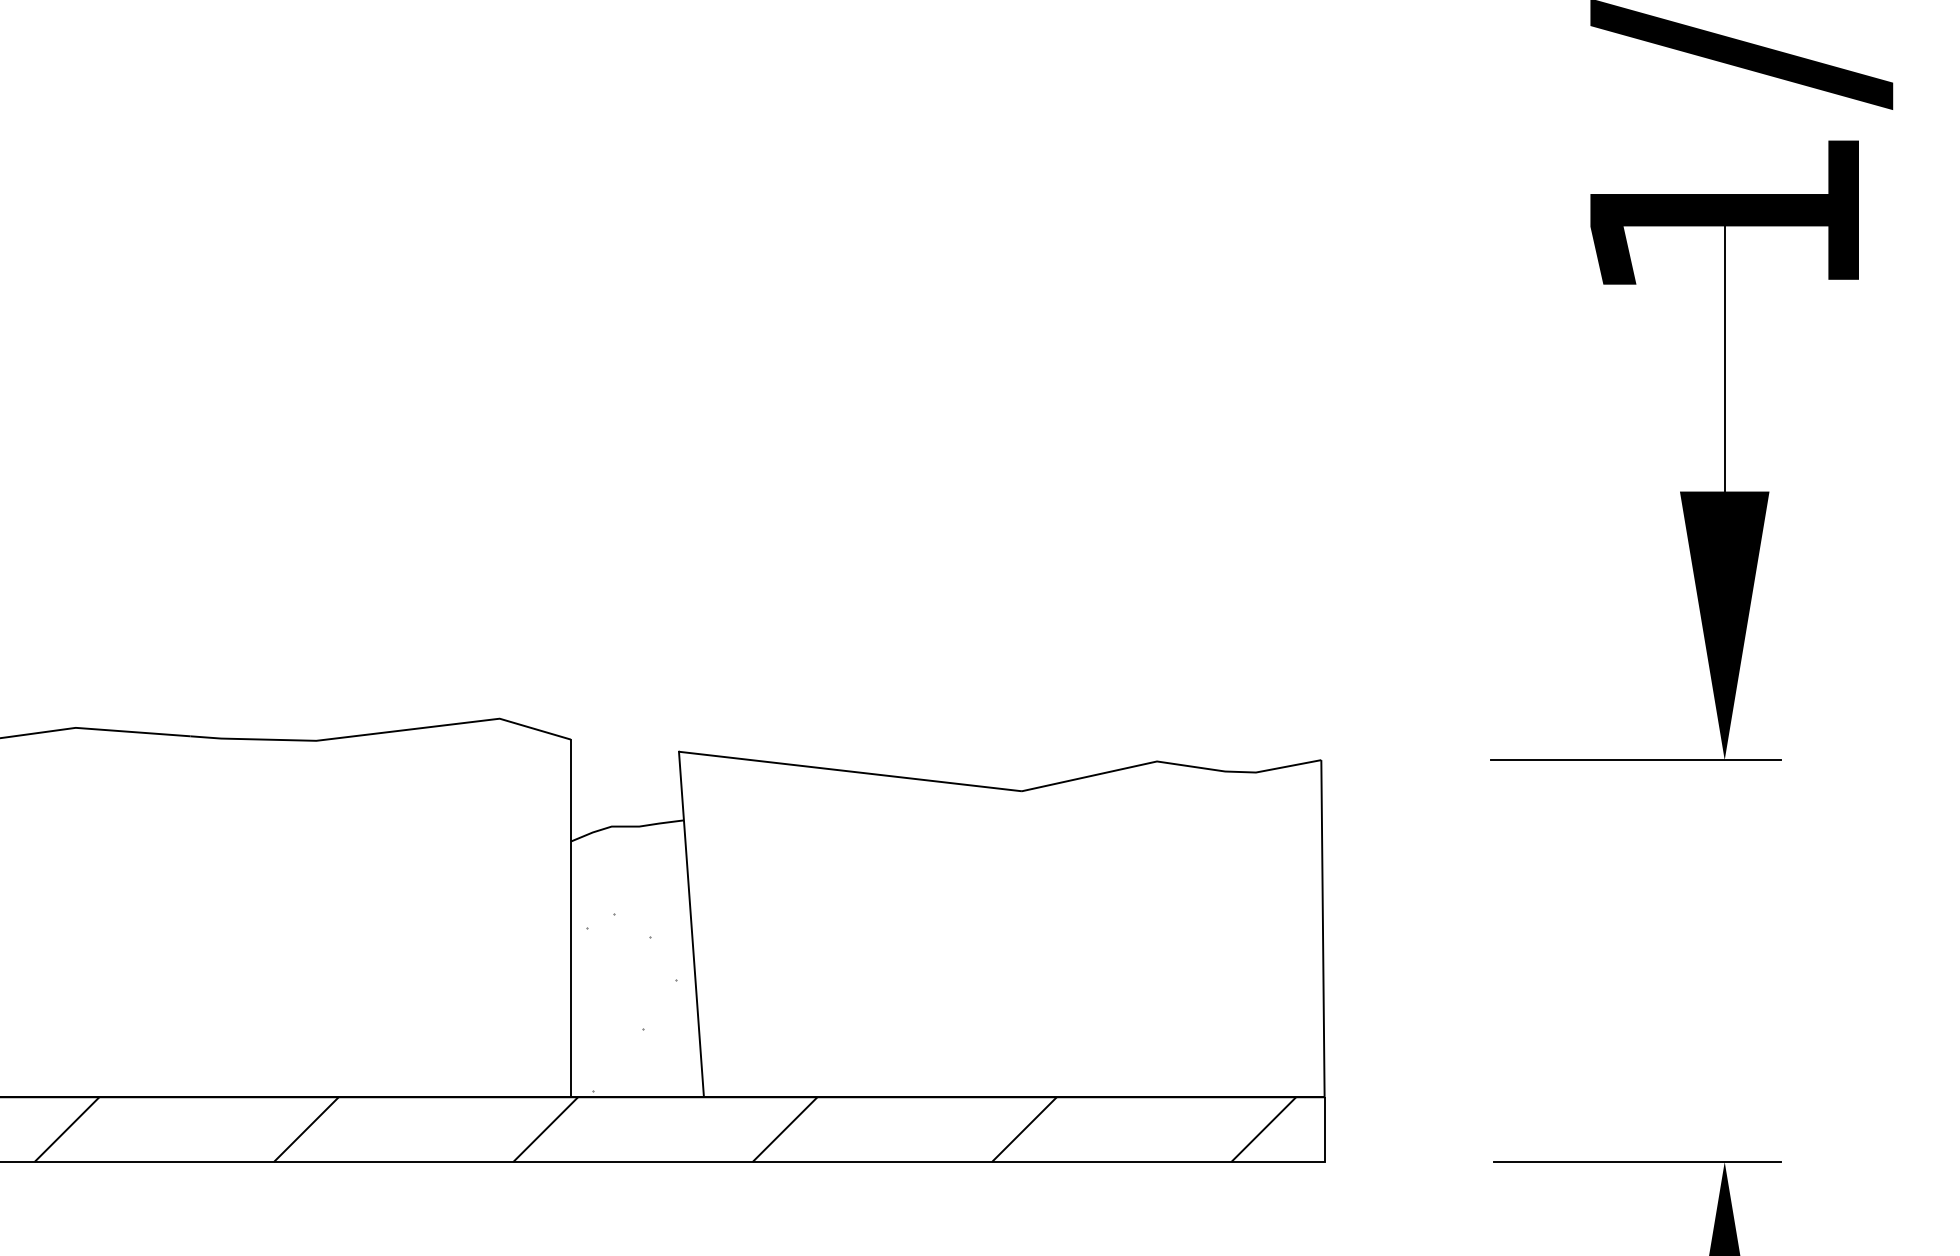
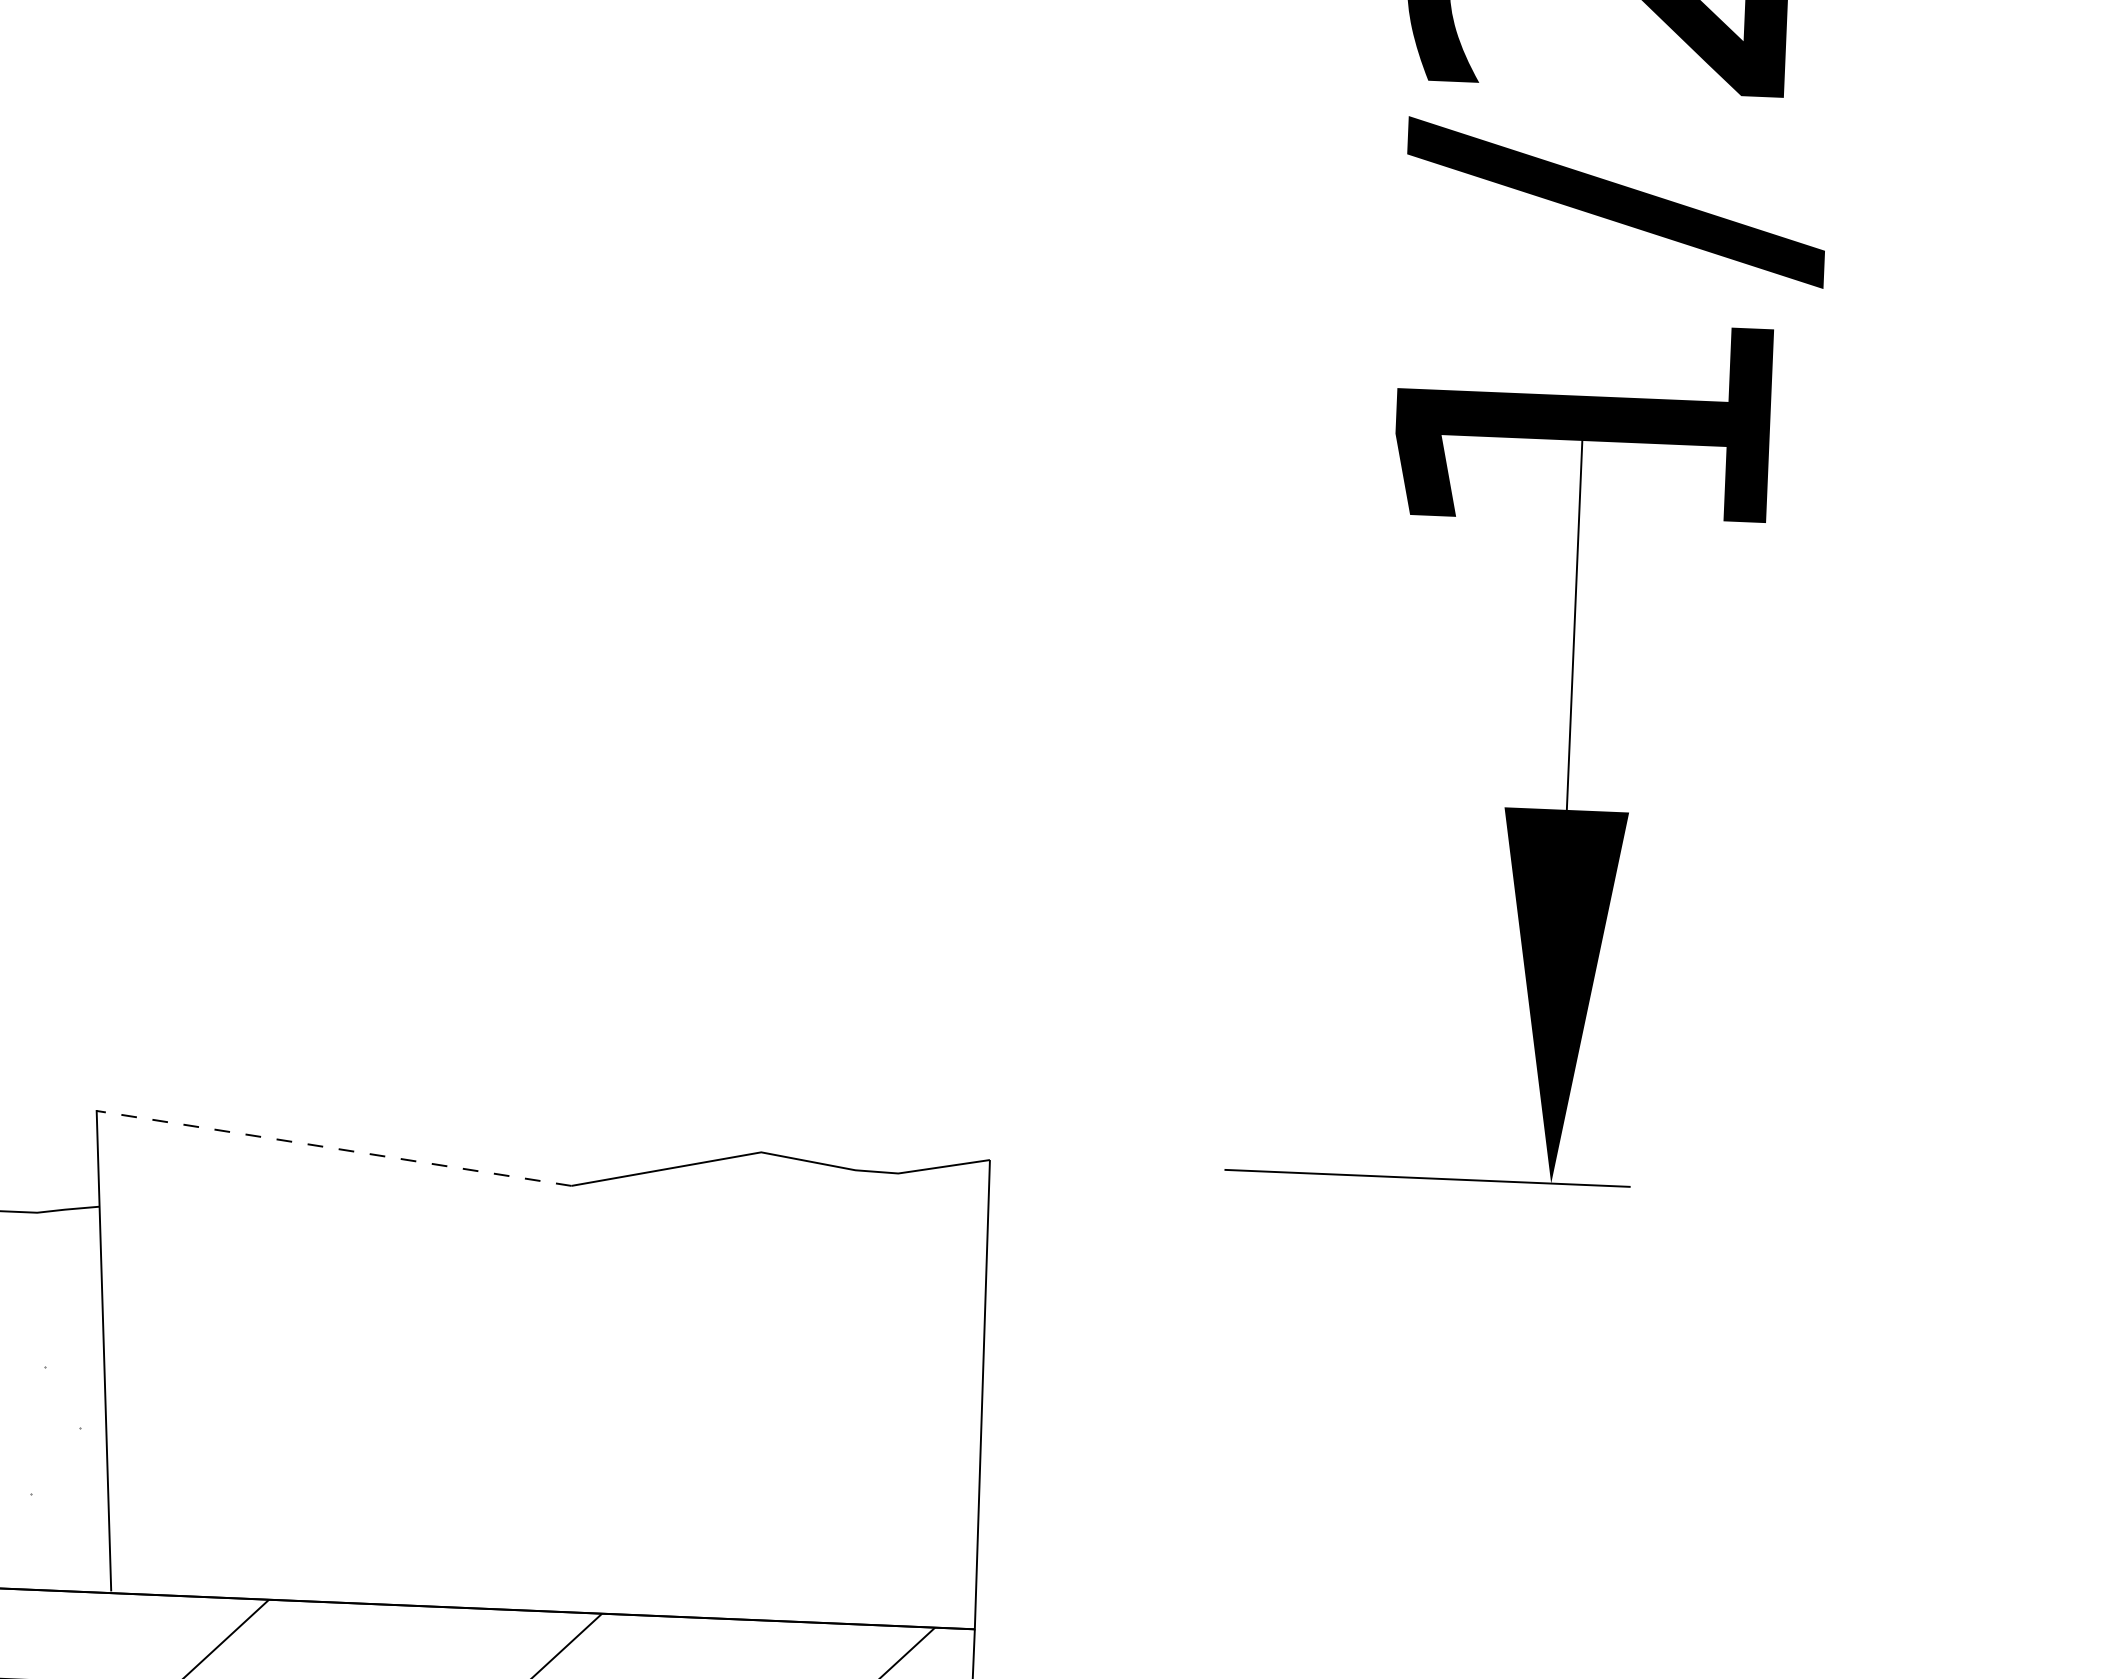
line: (850, 771) -> (334, 1148), solid -> dashed

